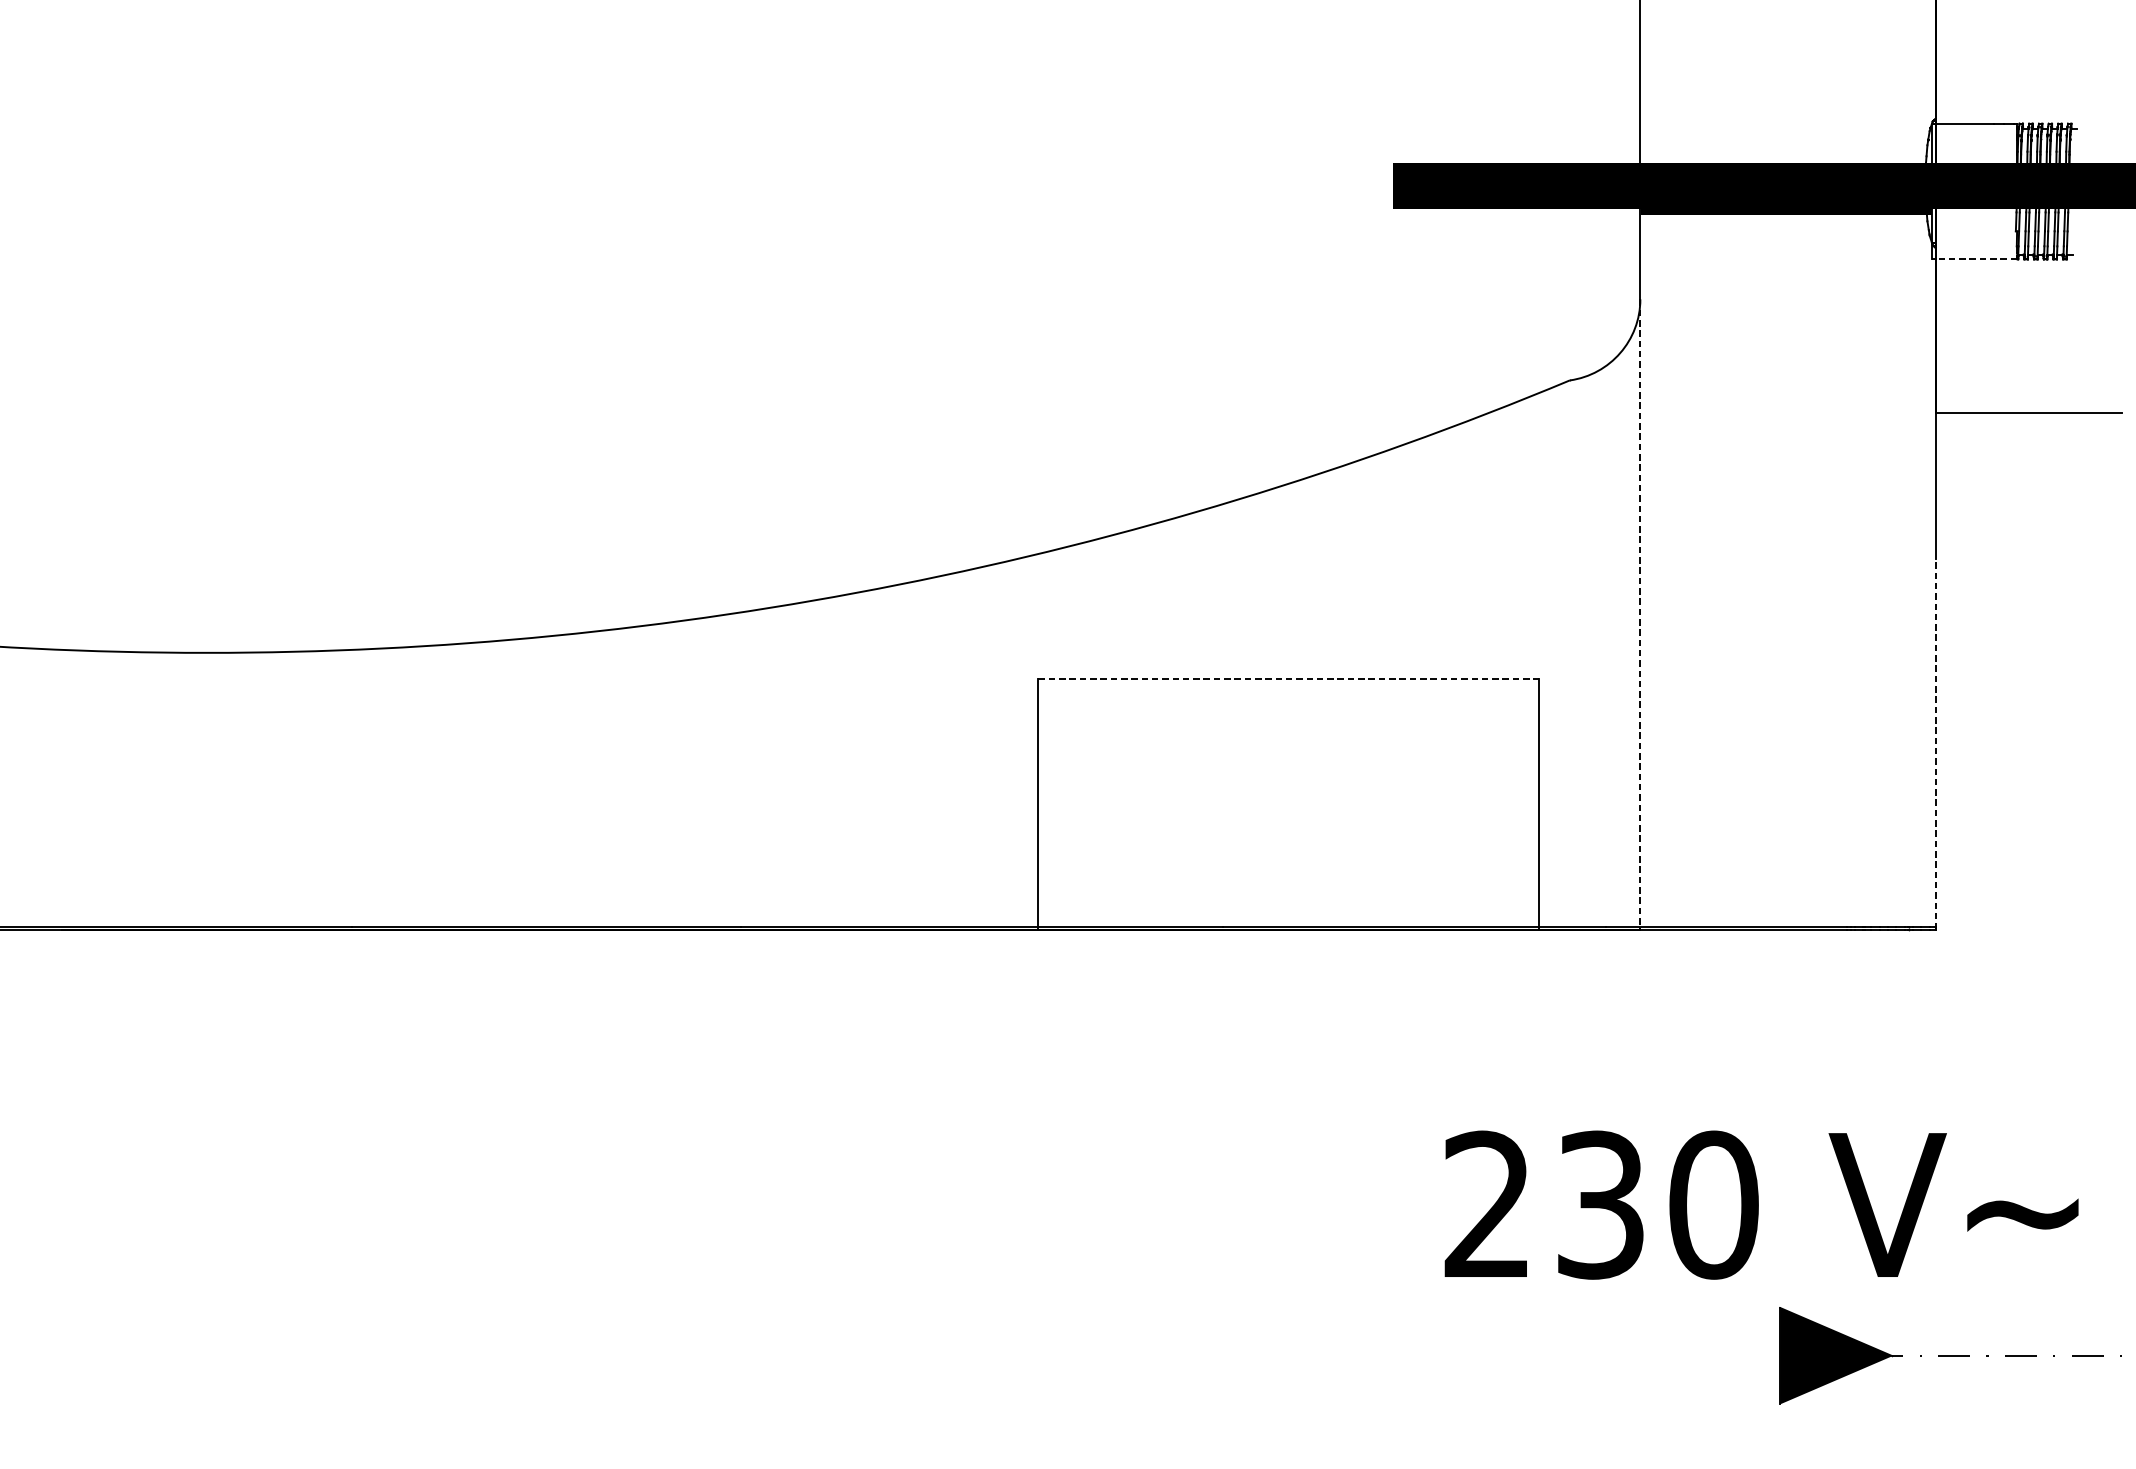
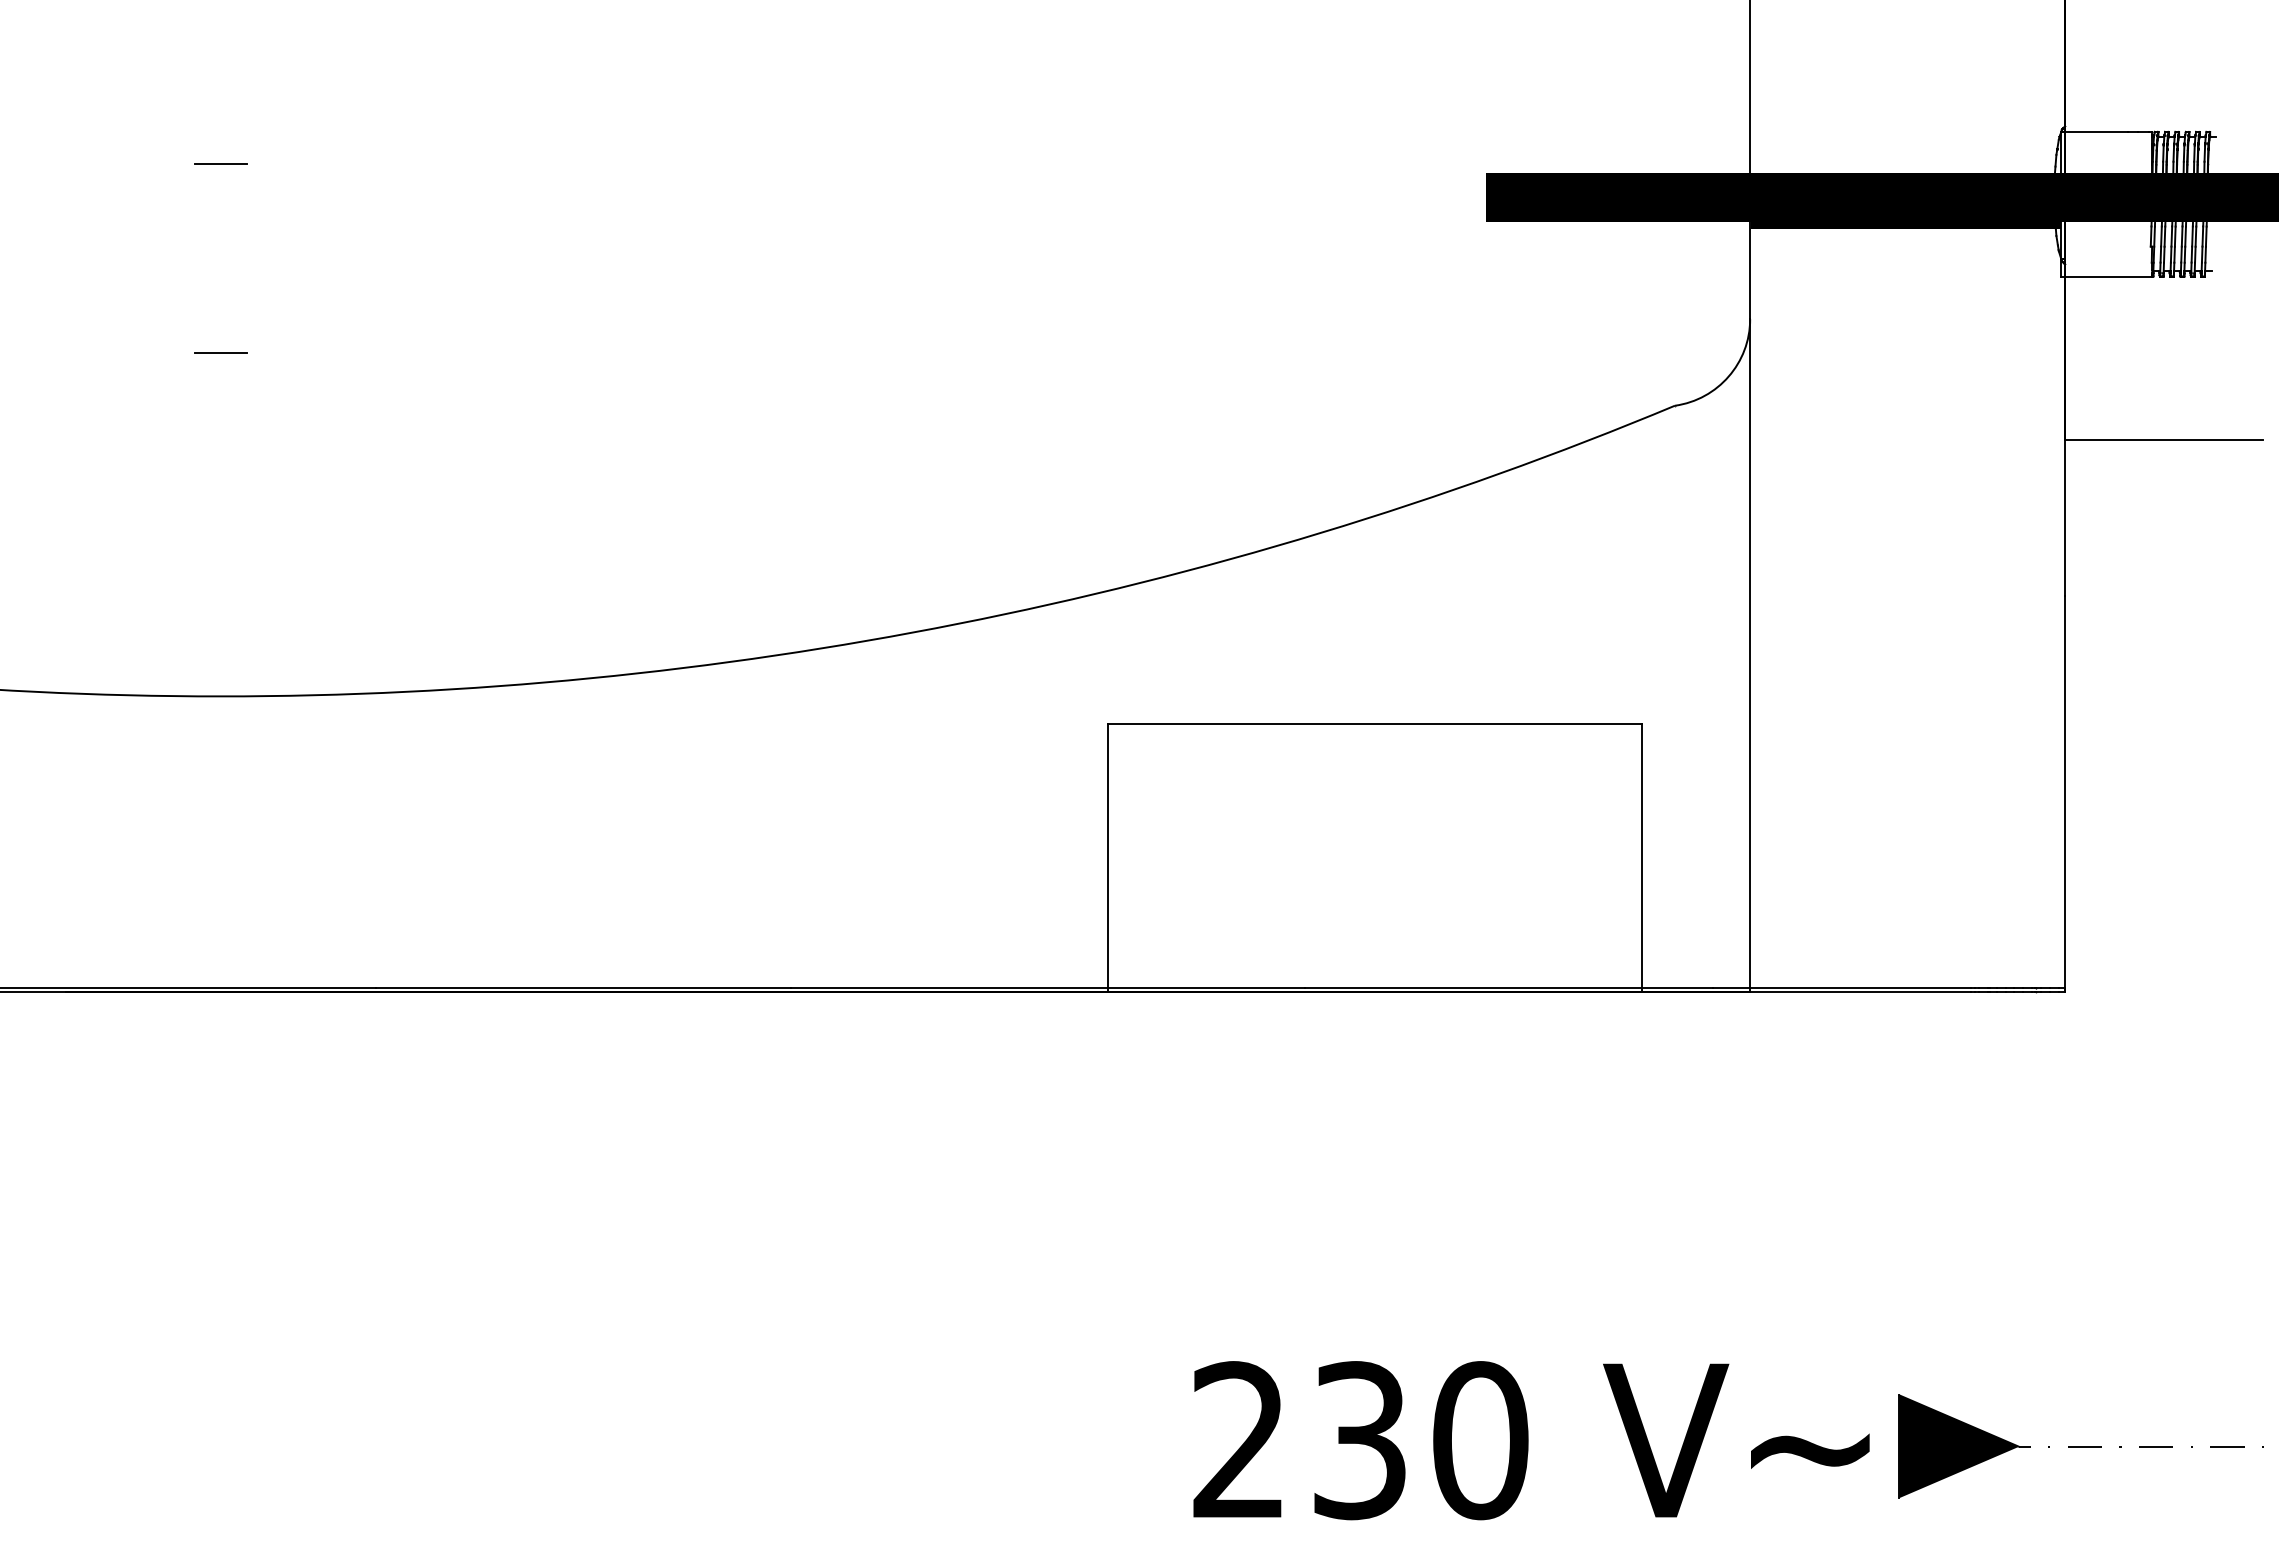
line: (206, 153) -> (220, 163), added
line: (1974, 259) -> (2106, 276), dashed -> solid
line: (206, 330) -> (220, 352), added
line: (1640, 615) -> (1750, 656), dashed -> solid
line: (1288, 679) -> (1374, 724), dashed -> solid
line: (1935, 743) -> (2065, 793), dashed -> solid
text: (1761, 1205) -> (1531, 1440), moved

